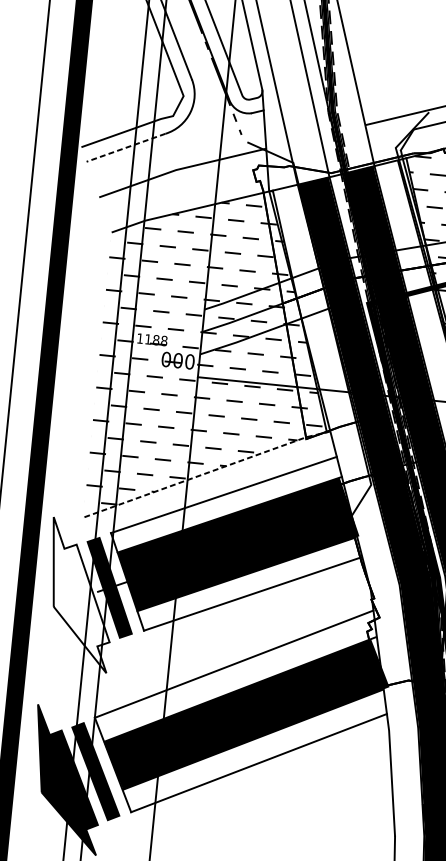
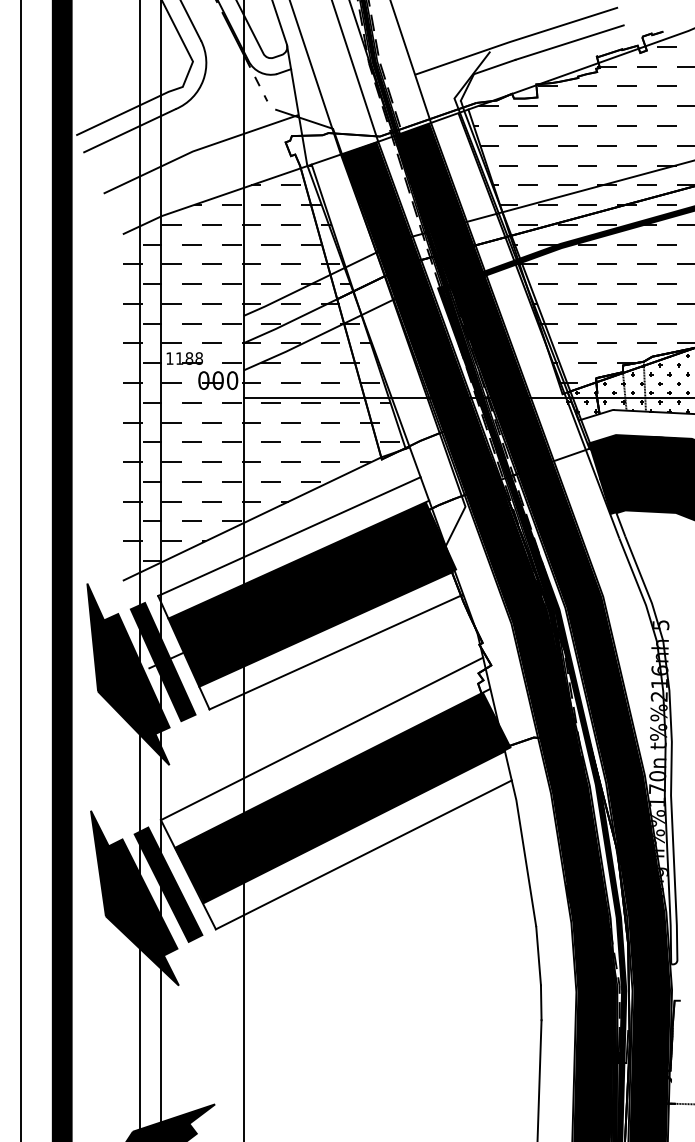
line: (125, 147) -> (129, 130), dashed -> solid
line: (207, 473) -> (266, 512), dashed -> solid
fill: (80, 595) -> (128, 674), added

